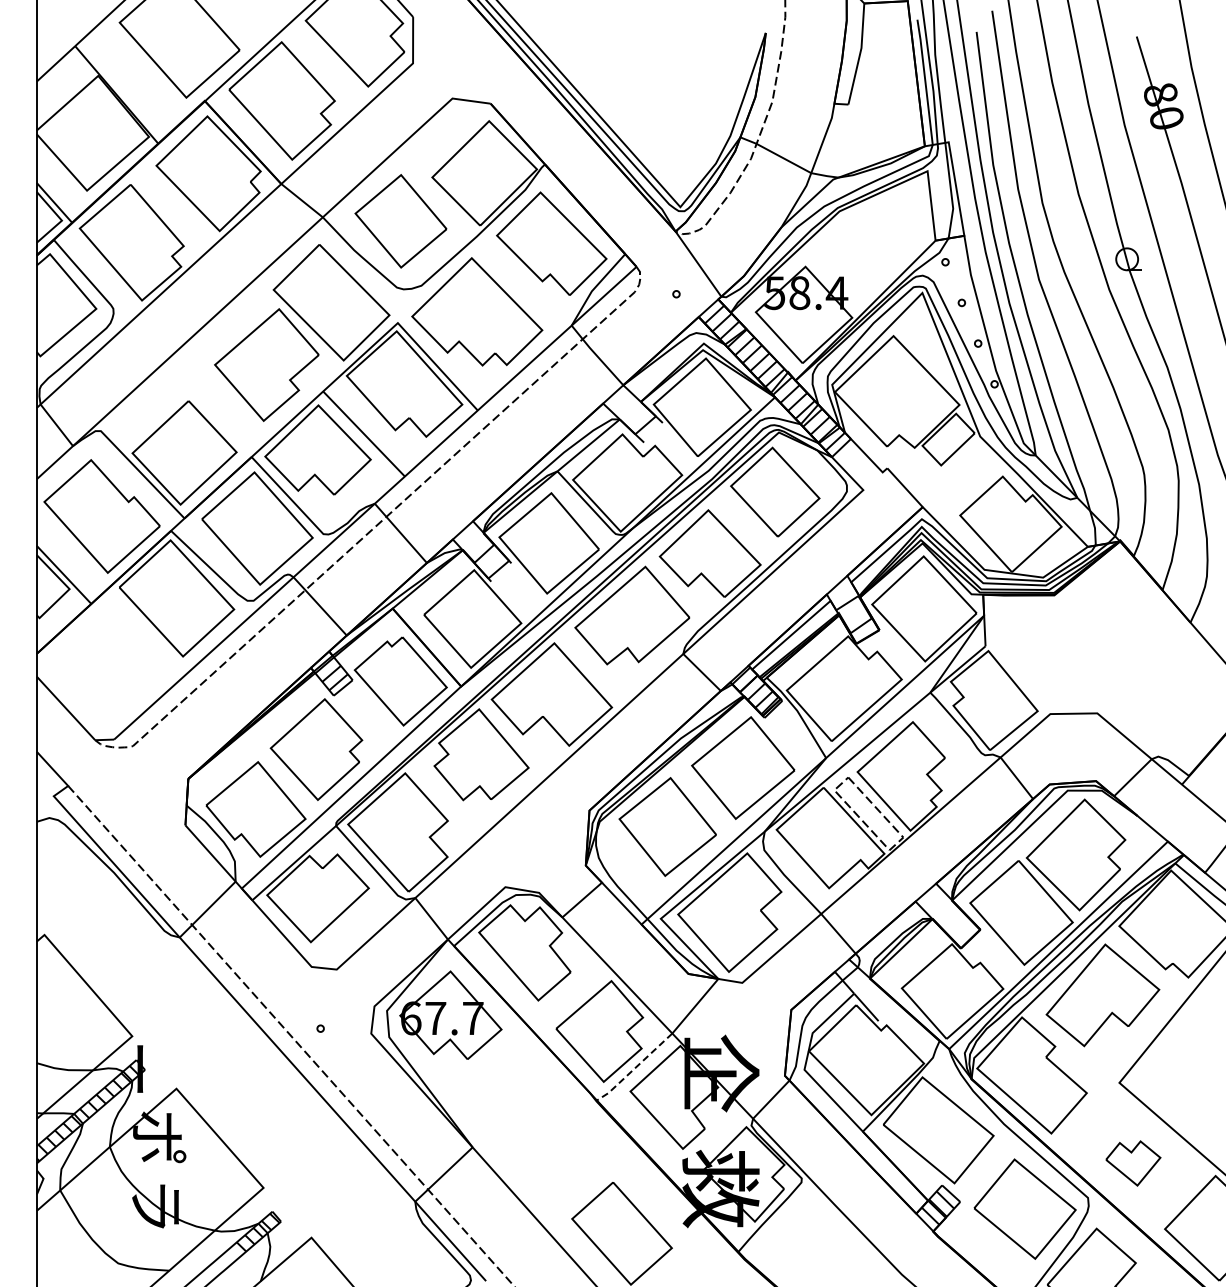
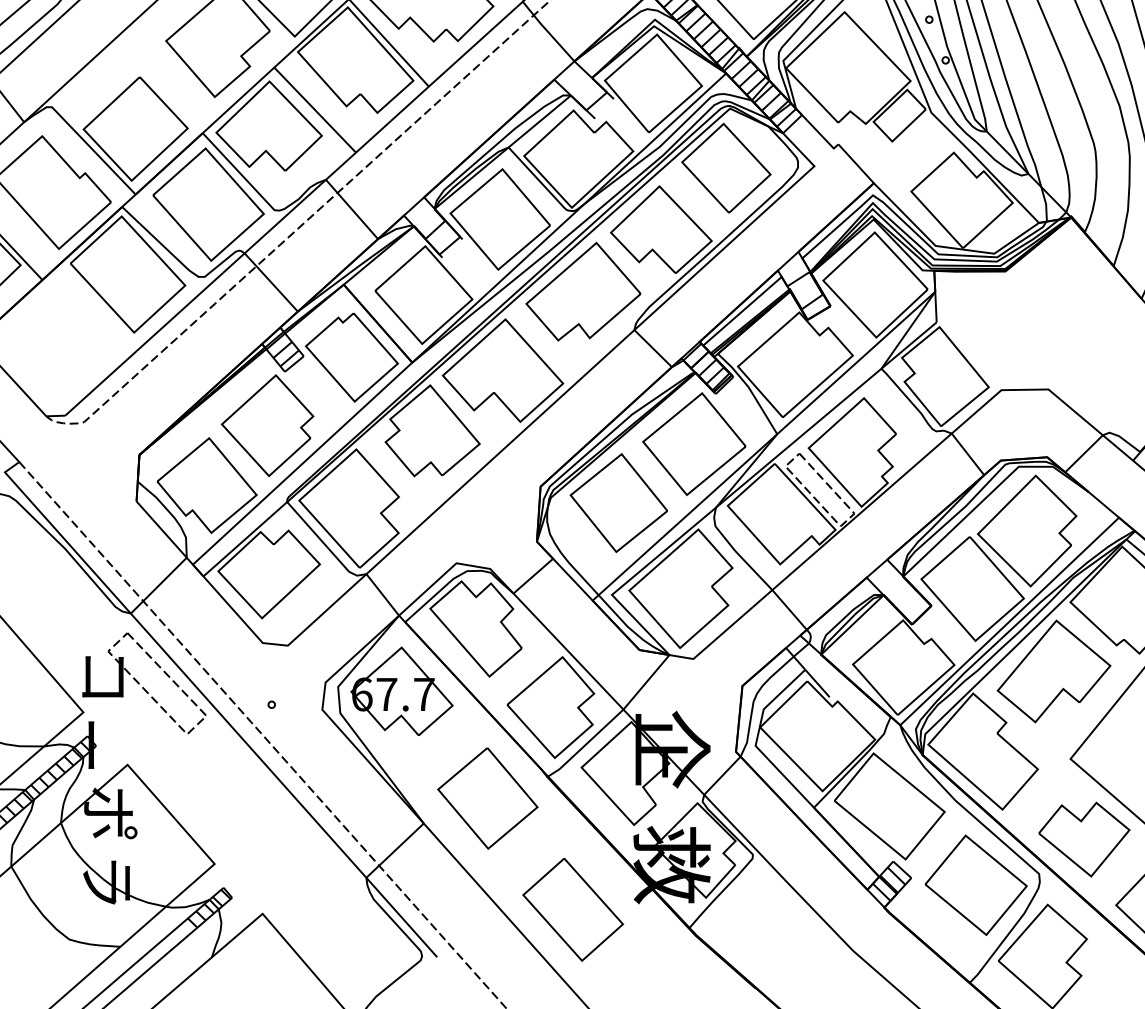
part: (193, 1007) -> (144, 683), added
line: (634, 1068) -> (585, 744), dashed -> solid
part: (536, 1122) -> (487, 798), added
part: (1133, 1163) -> (1084, 839), size x1.67

